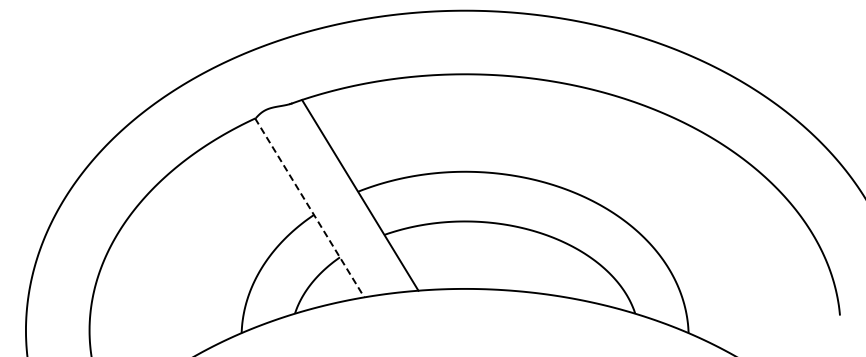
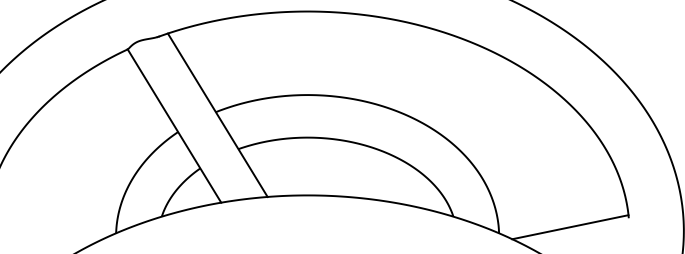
line: (309, 207) -> (174, 125), dashed -> solid
line: (771, 325) -> (570, 226), added

